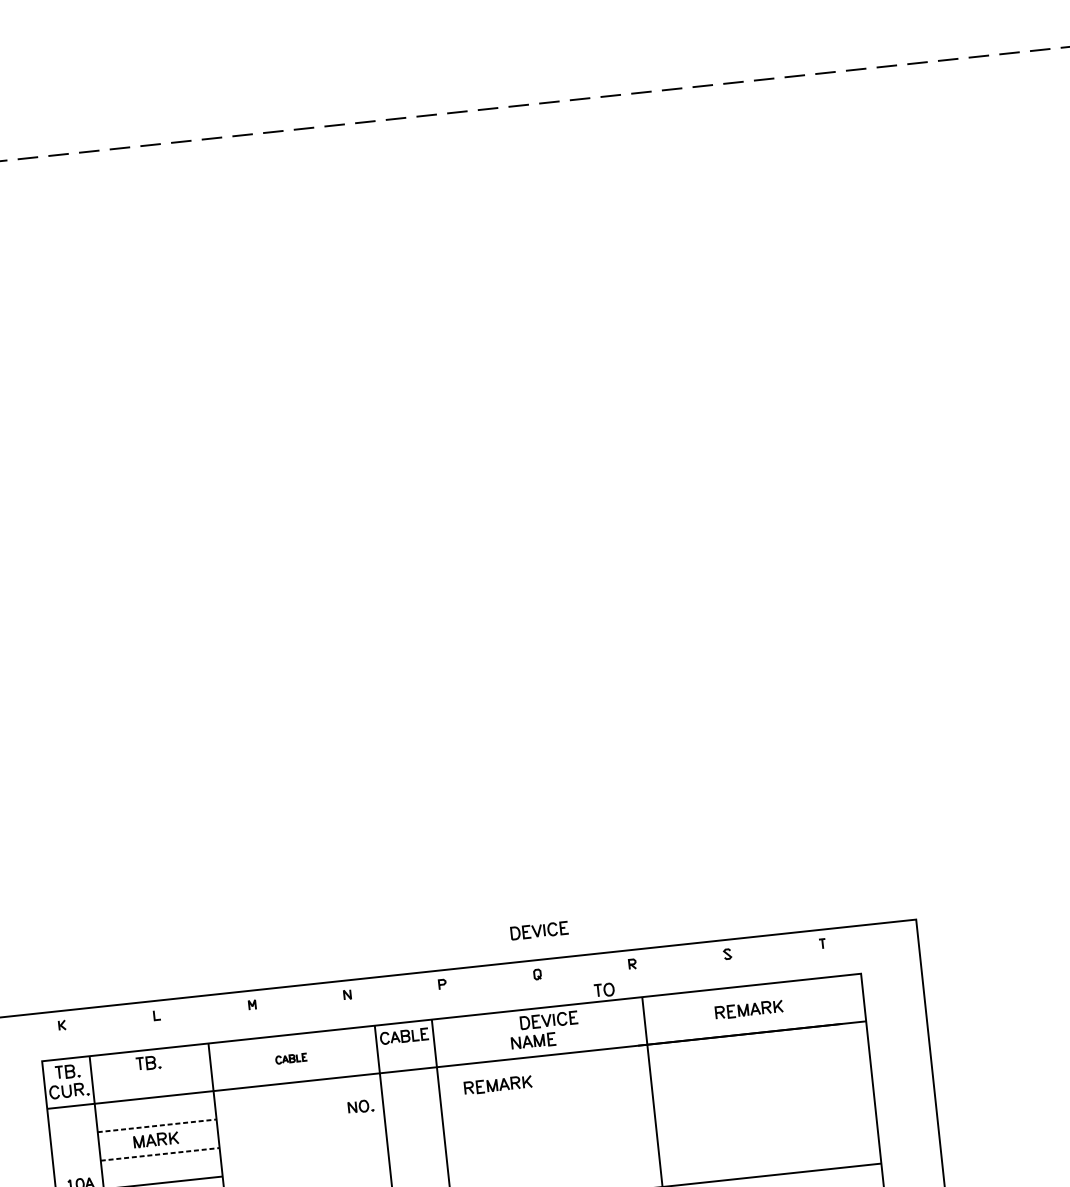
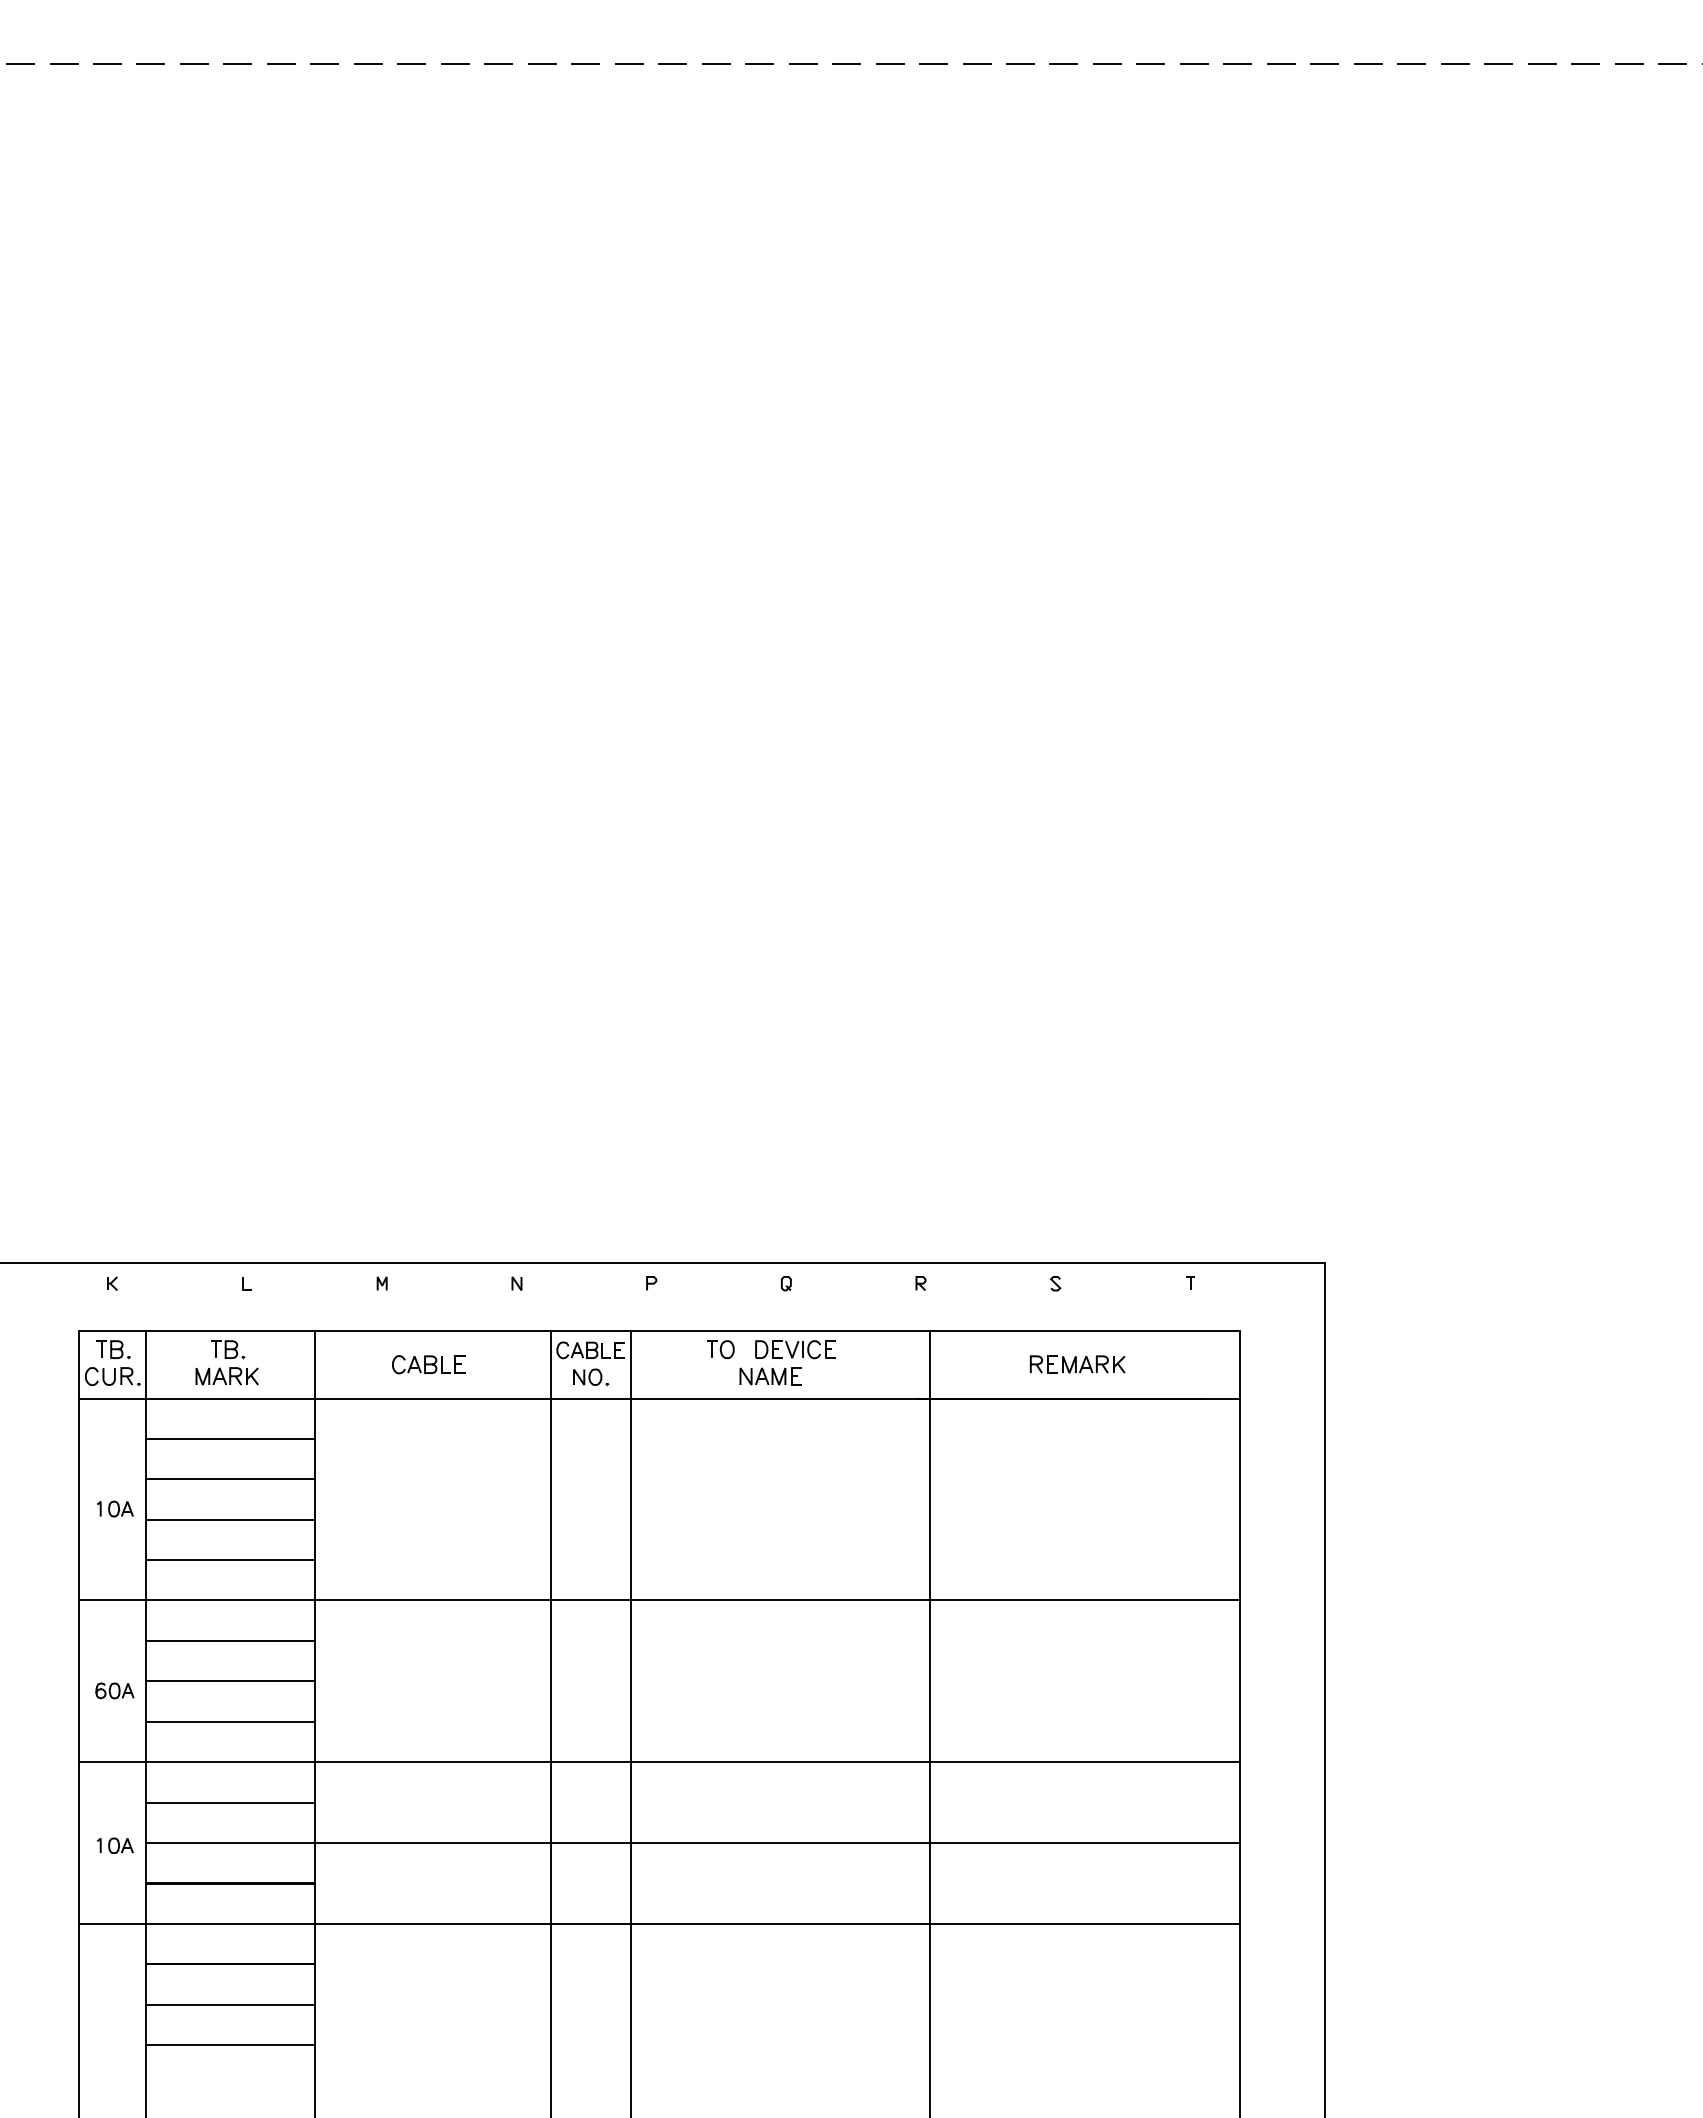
part: (539, 930) -> (795, 1222), removed
part: (604, 990) -> (720, 1349), moved
part: (291, 1058) -> (428, 1364), size x1.67
part: (498, 1084) -> (714, 1432), removed
part: (361, 1106) -> (591, 1377), moved
line: (157, 1125) -> (231, 1438), dashed -> solid
part: (155, 1140) -> (226, 1376), moved
line: (160, 1154) -> (231, 1479), dashed -> solid

